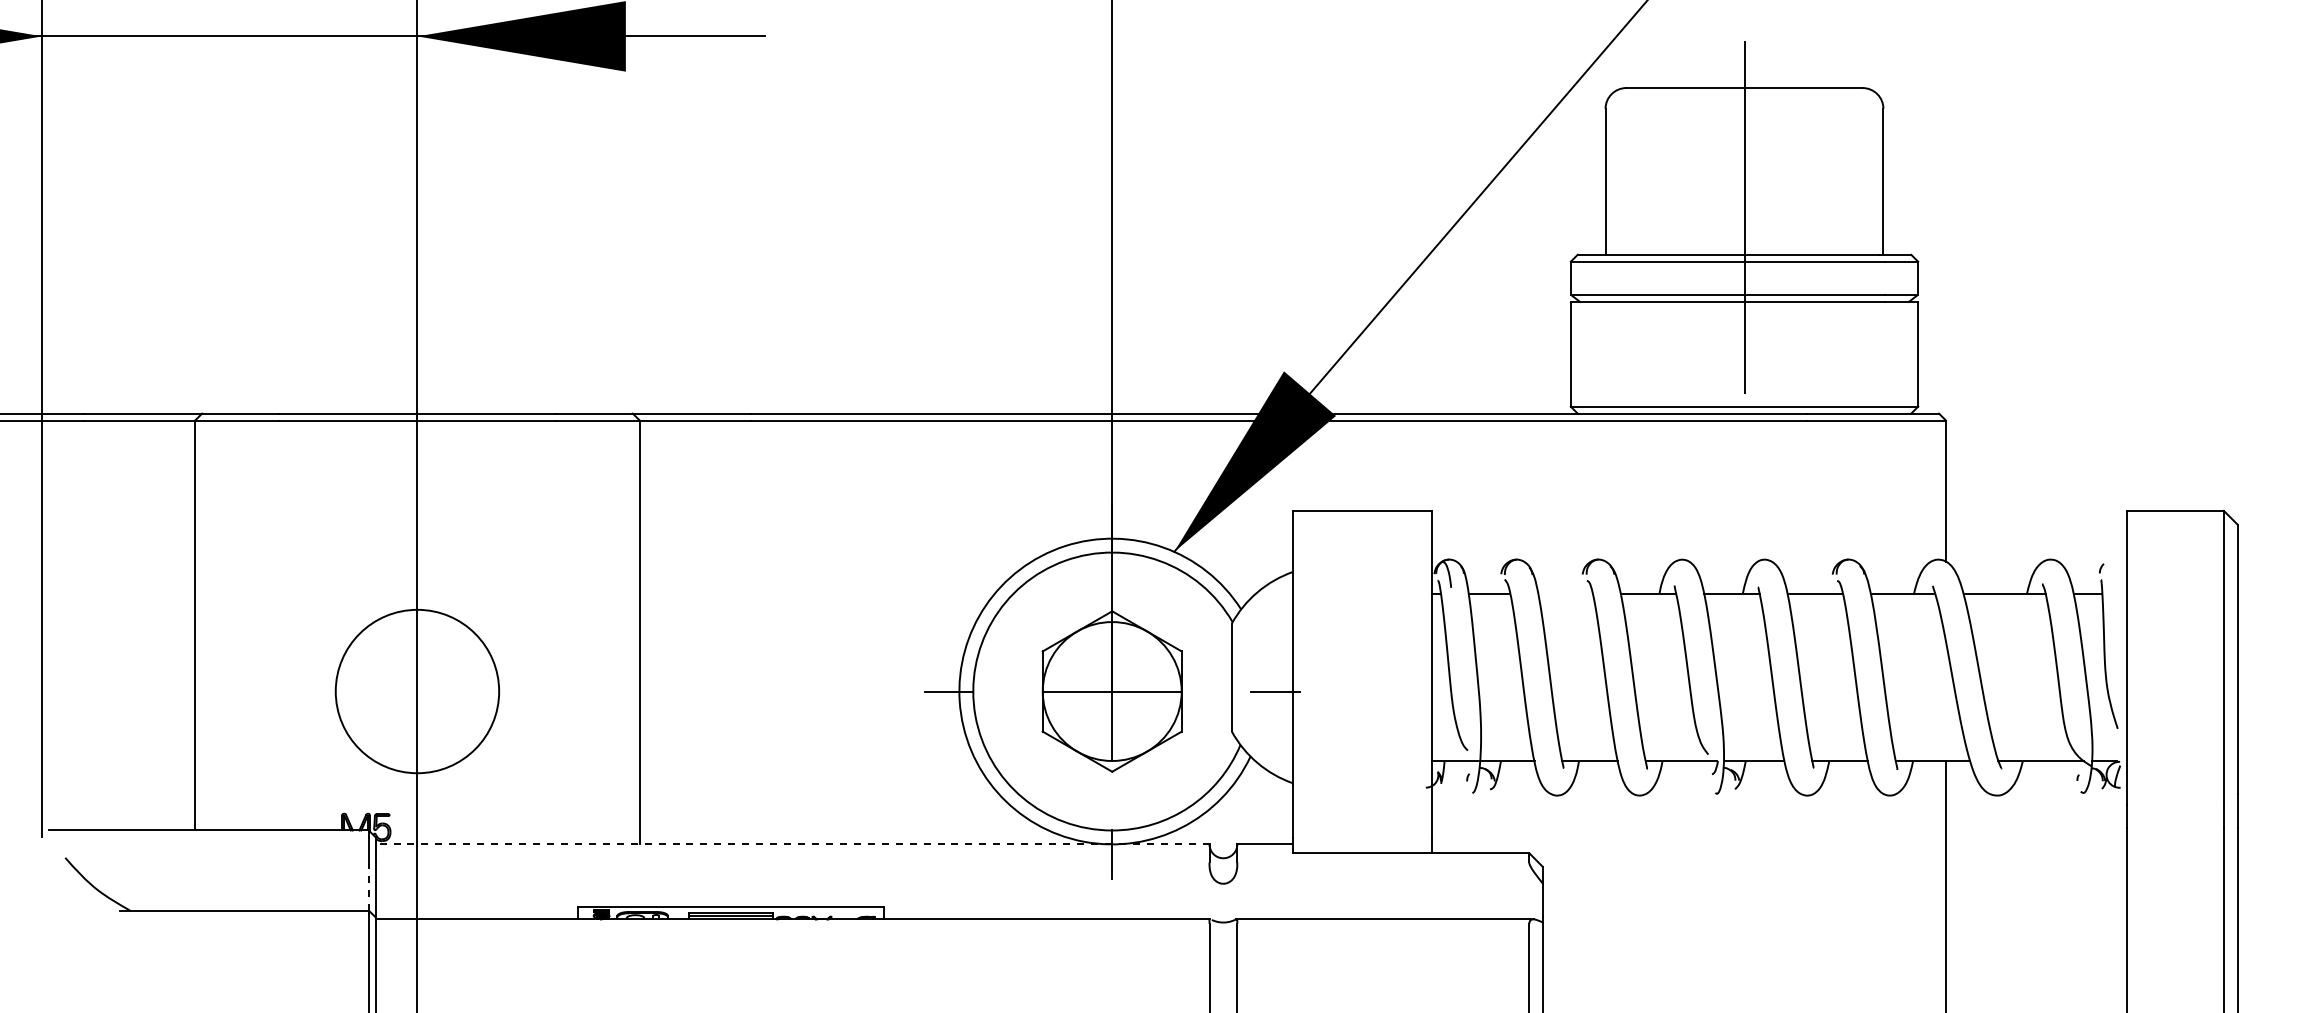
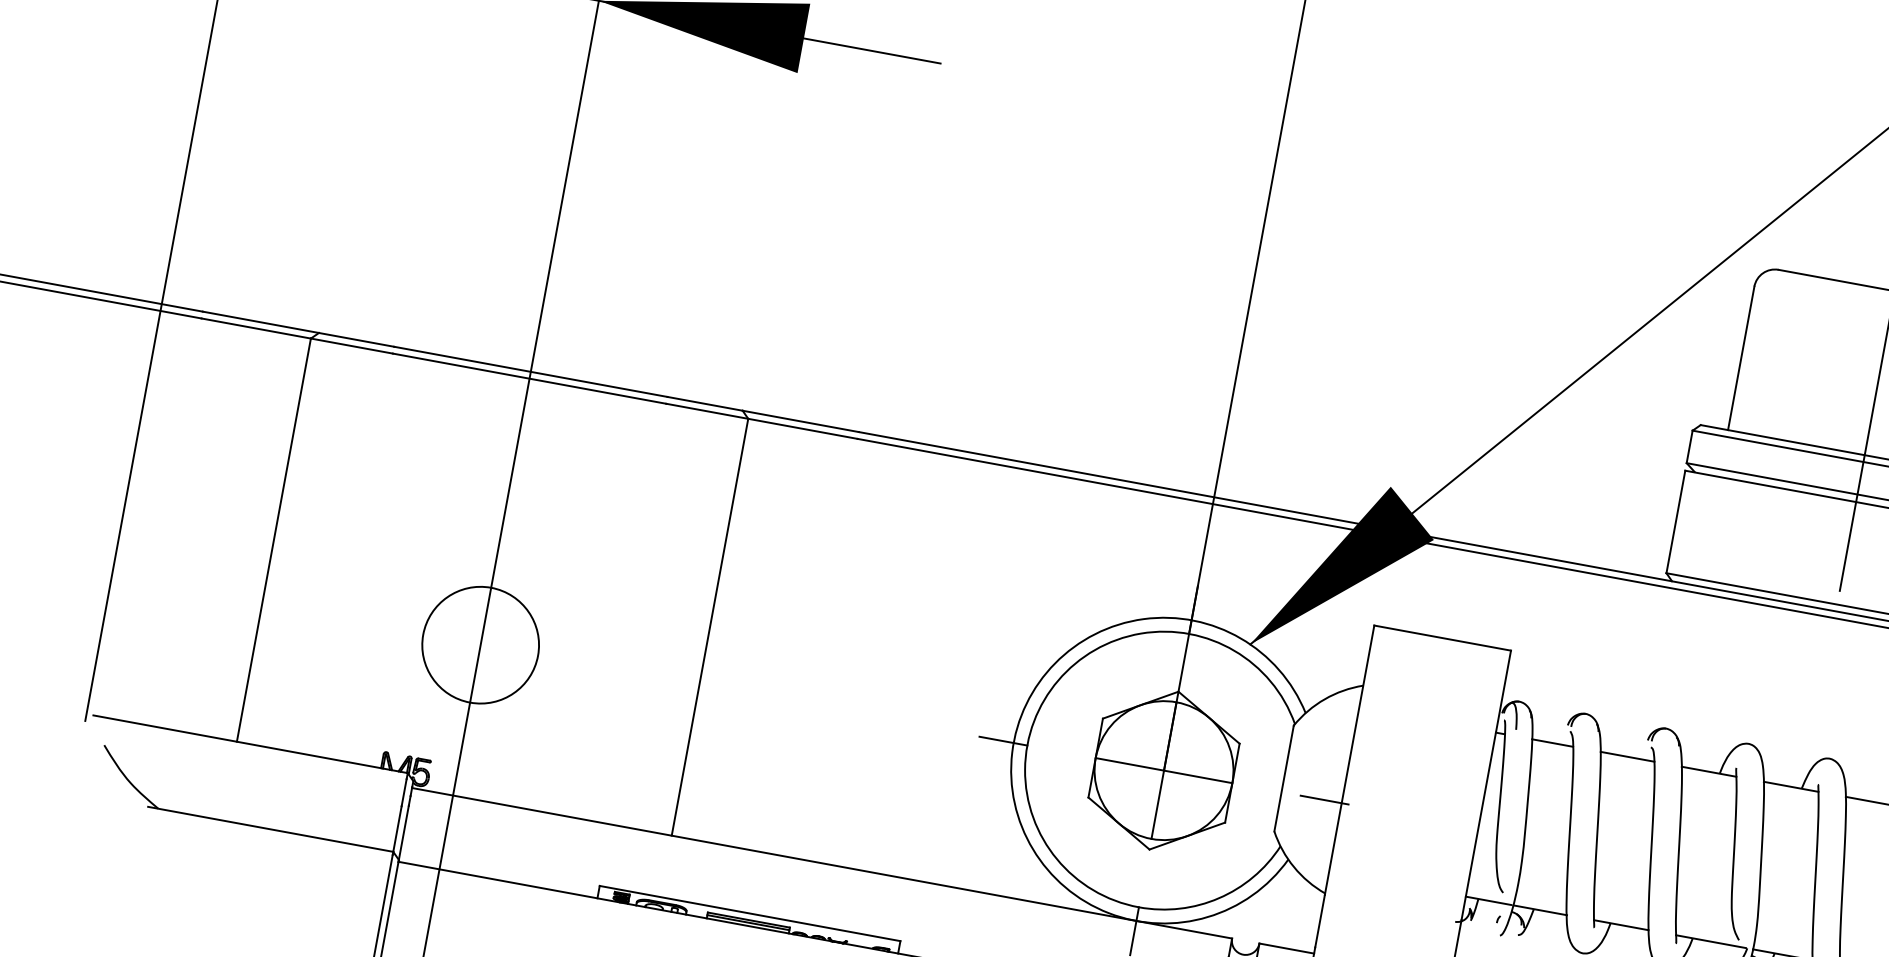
line: (1565, 594) -> (1627, 757), added
circle: (417, 691) -> (480, 645), size x0.71
line: (792, 844) -> (821, 863), dashed -> solid
line: (368, 886) -> (397, 828), dashed -> solid

